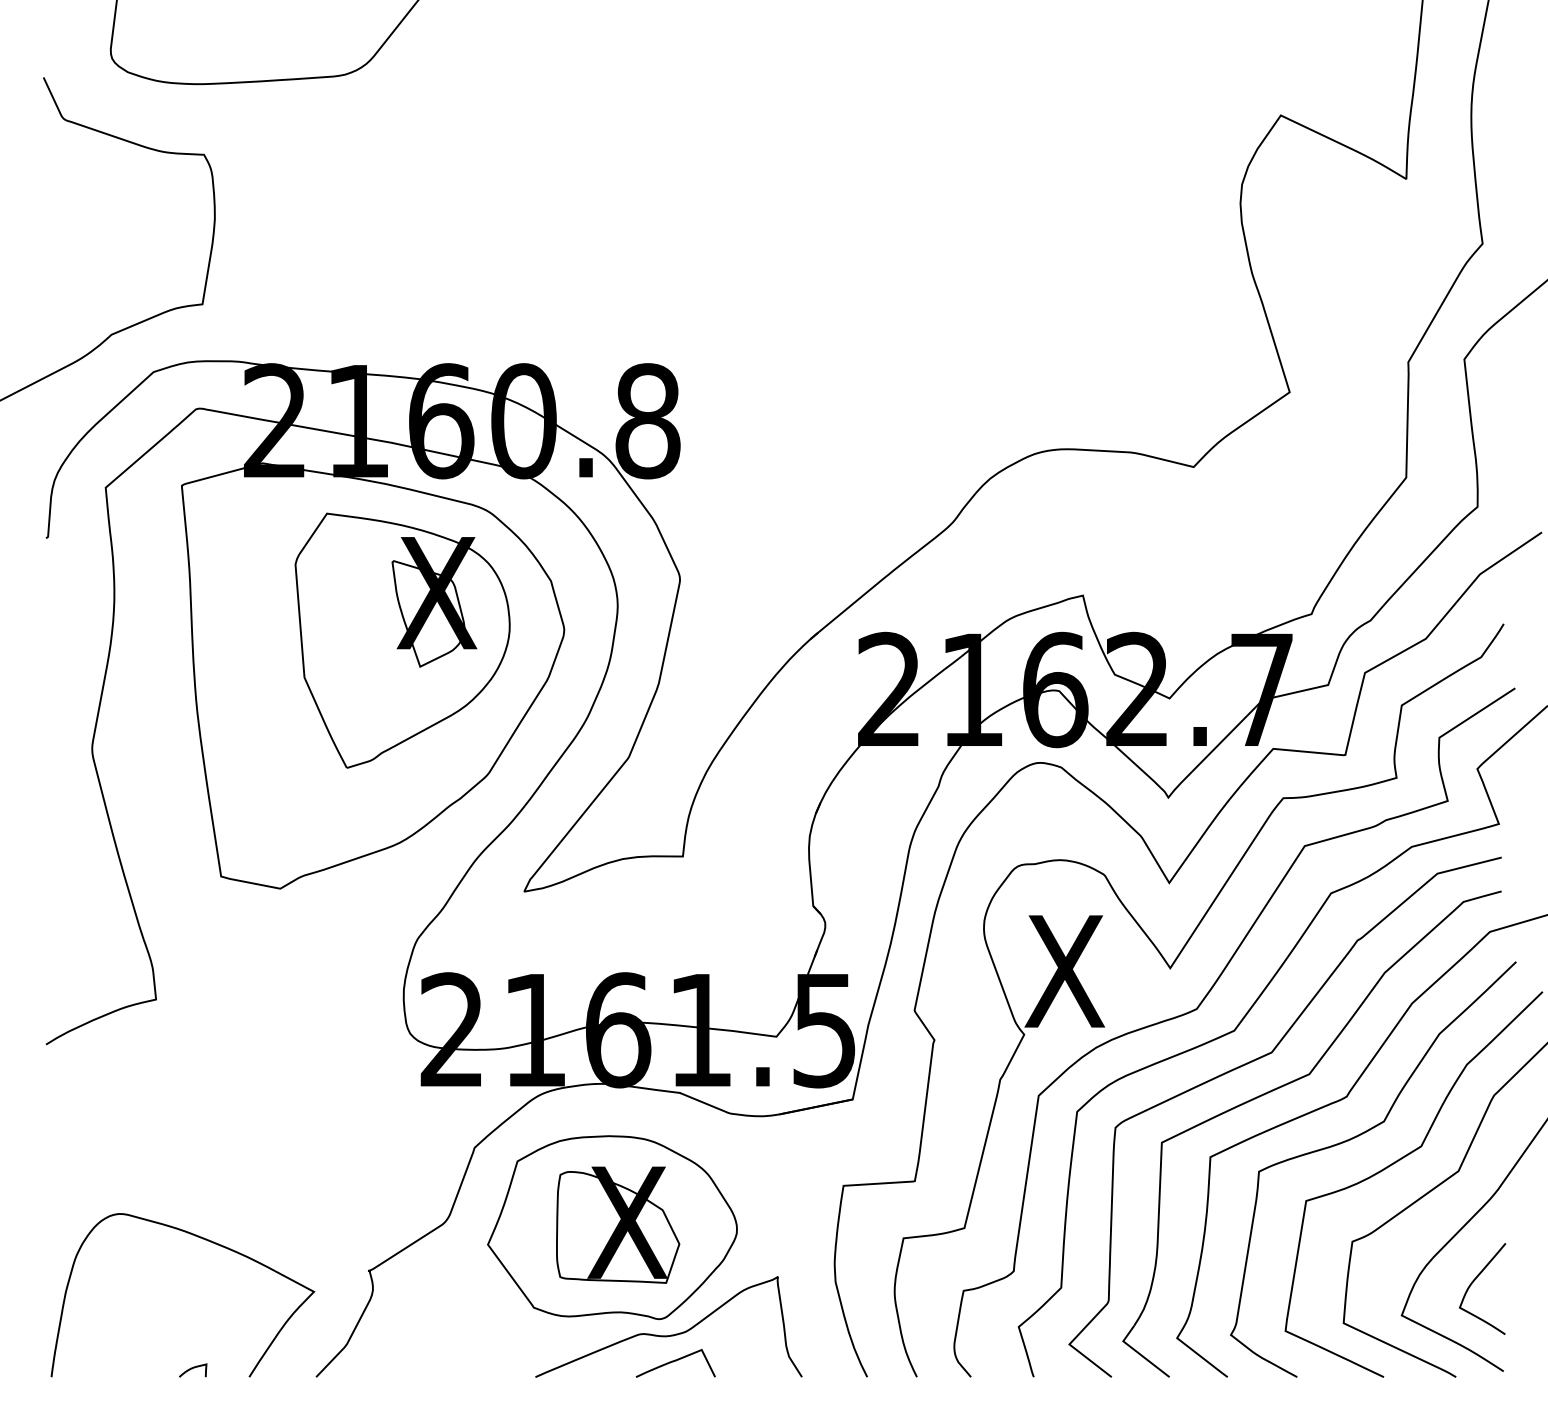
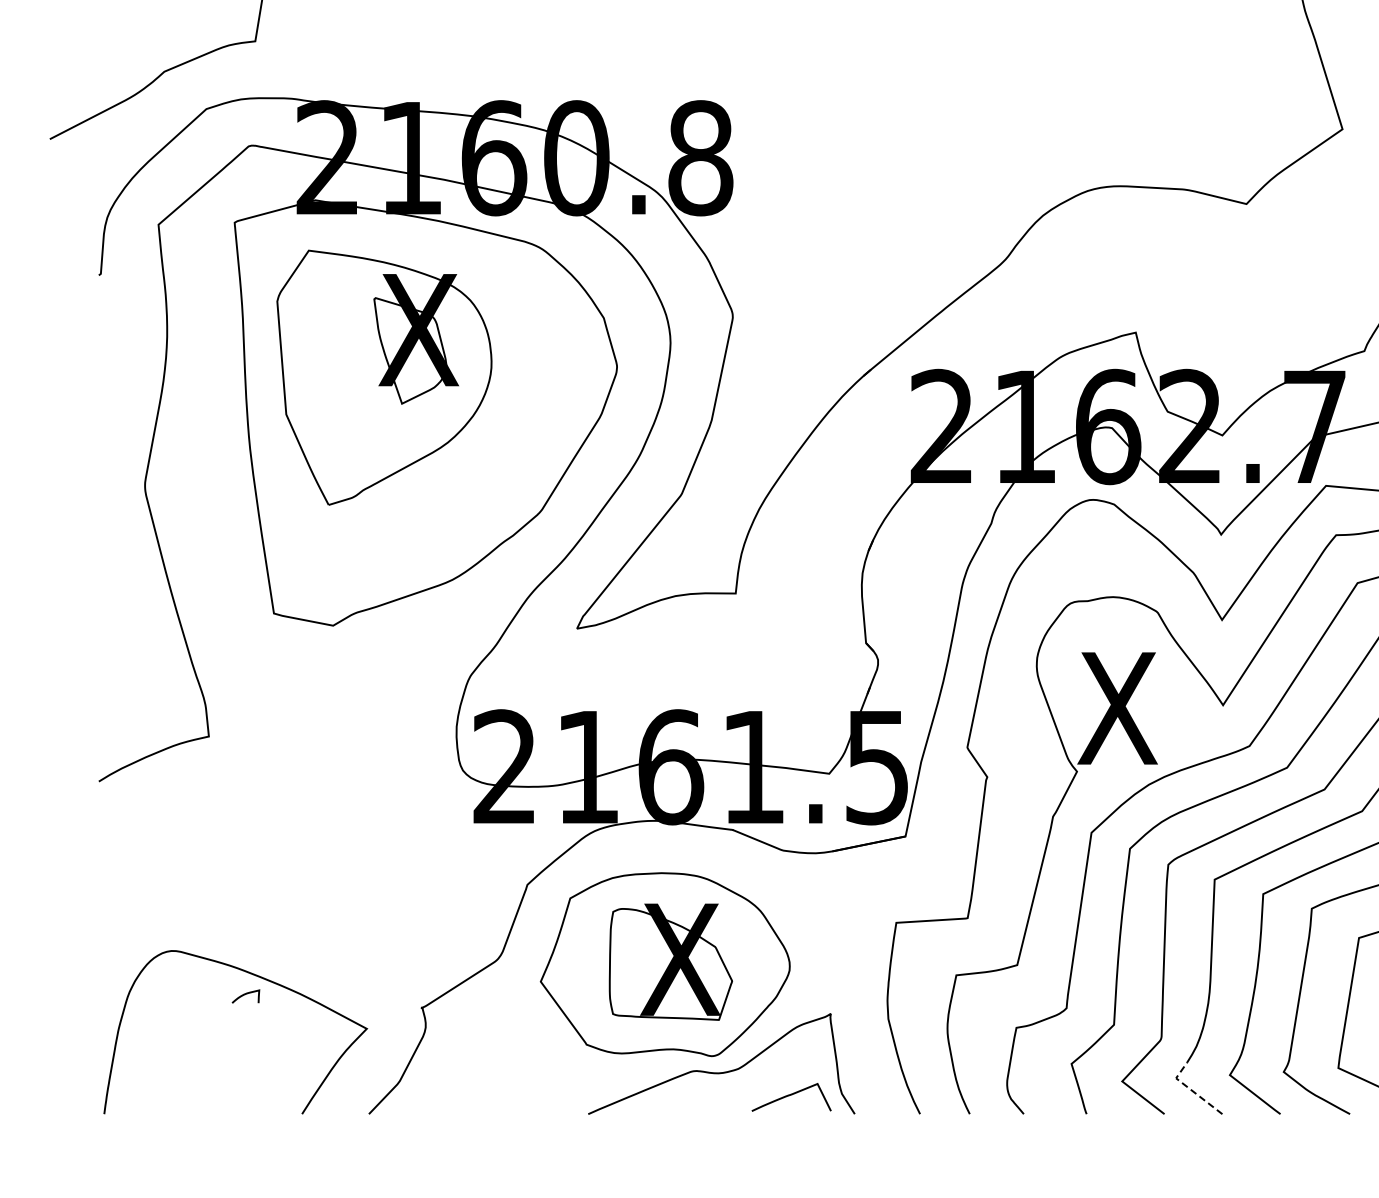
part: (402, 640) -> (384, 377), moved
line: (1138, 1352) -> (1191, 1089), solid -> dashed
curve: (675, 1361) -> (791, 1095), moved
curve: (192, 1369) -> (245, 995), moved

